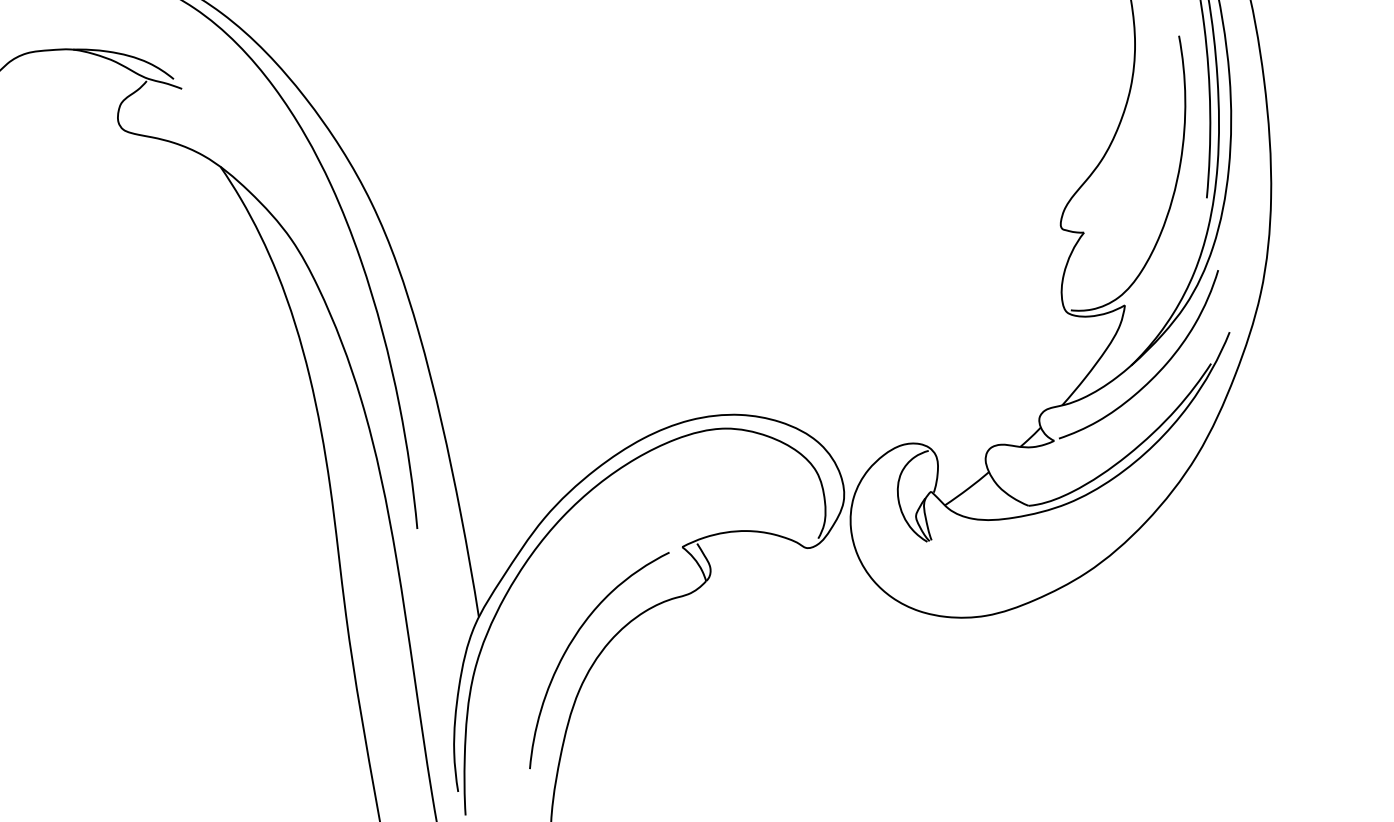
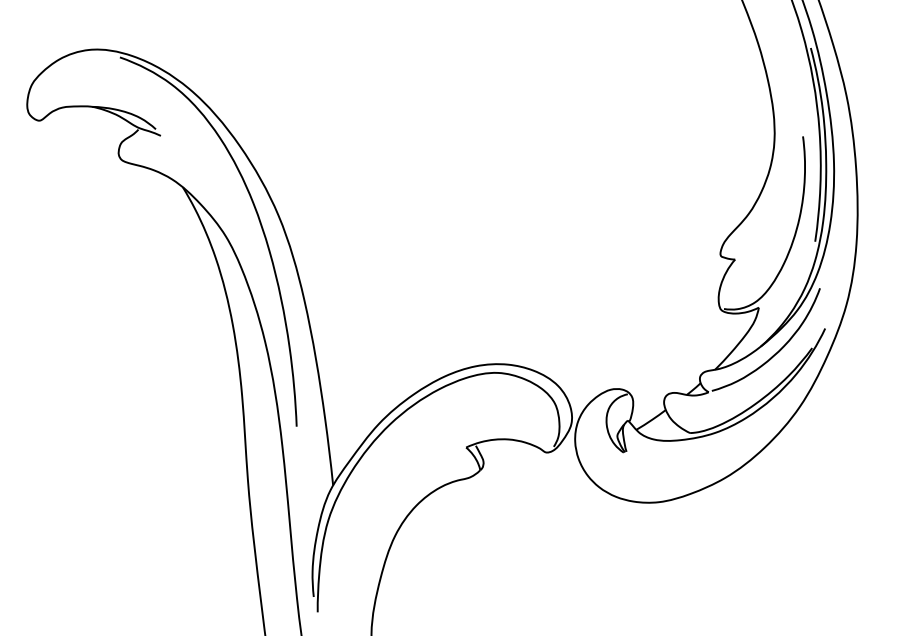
curve: (572, 643) -> (392, 505), removed

